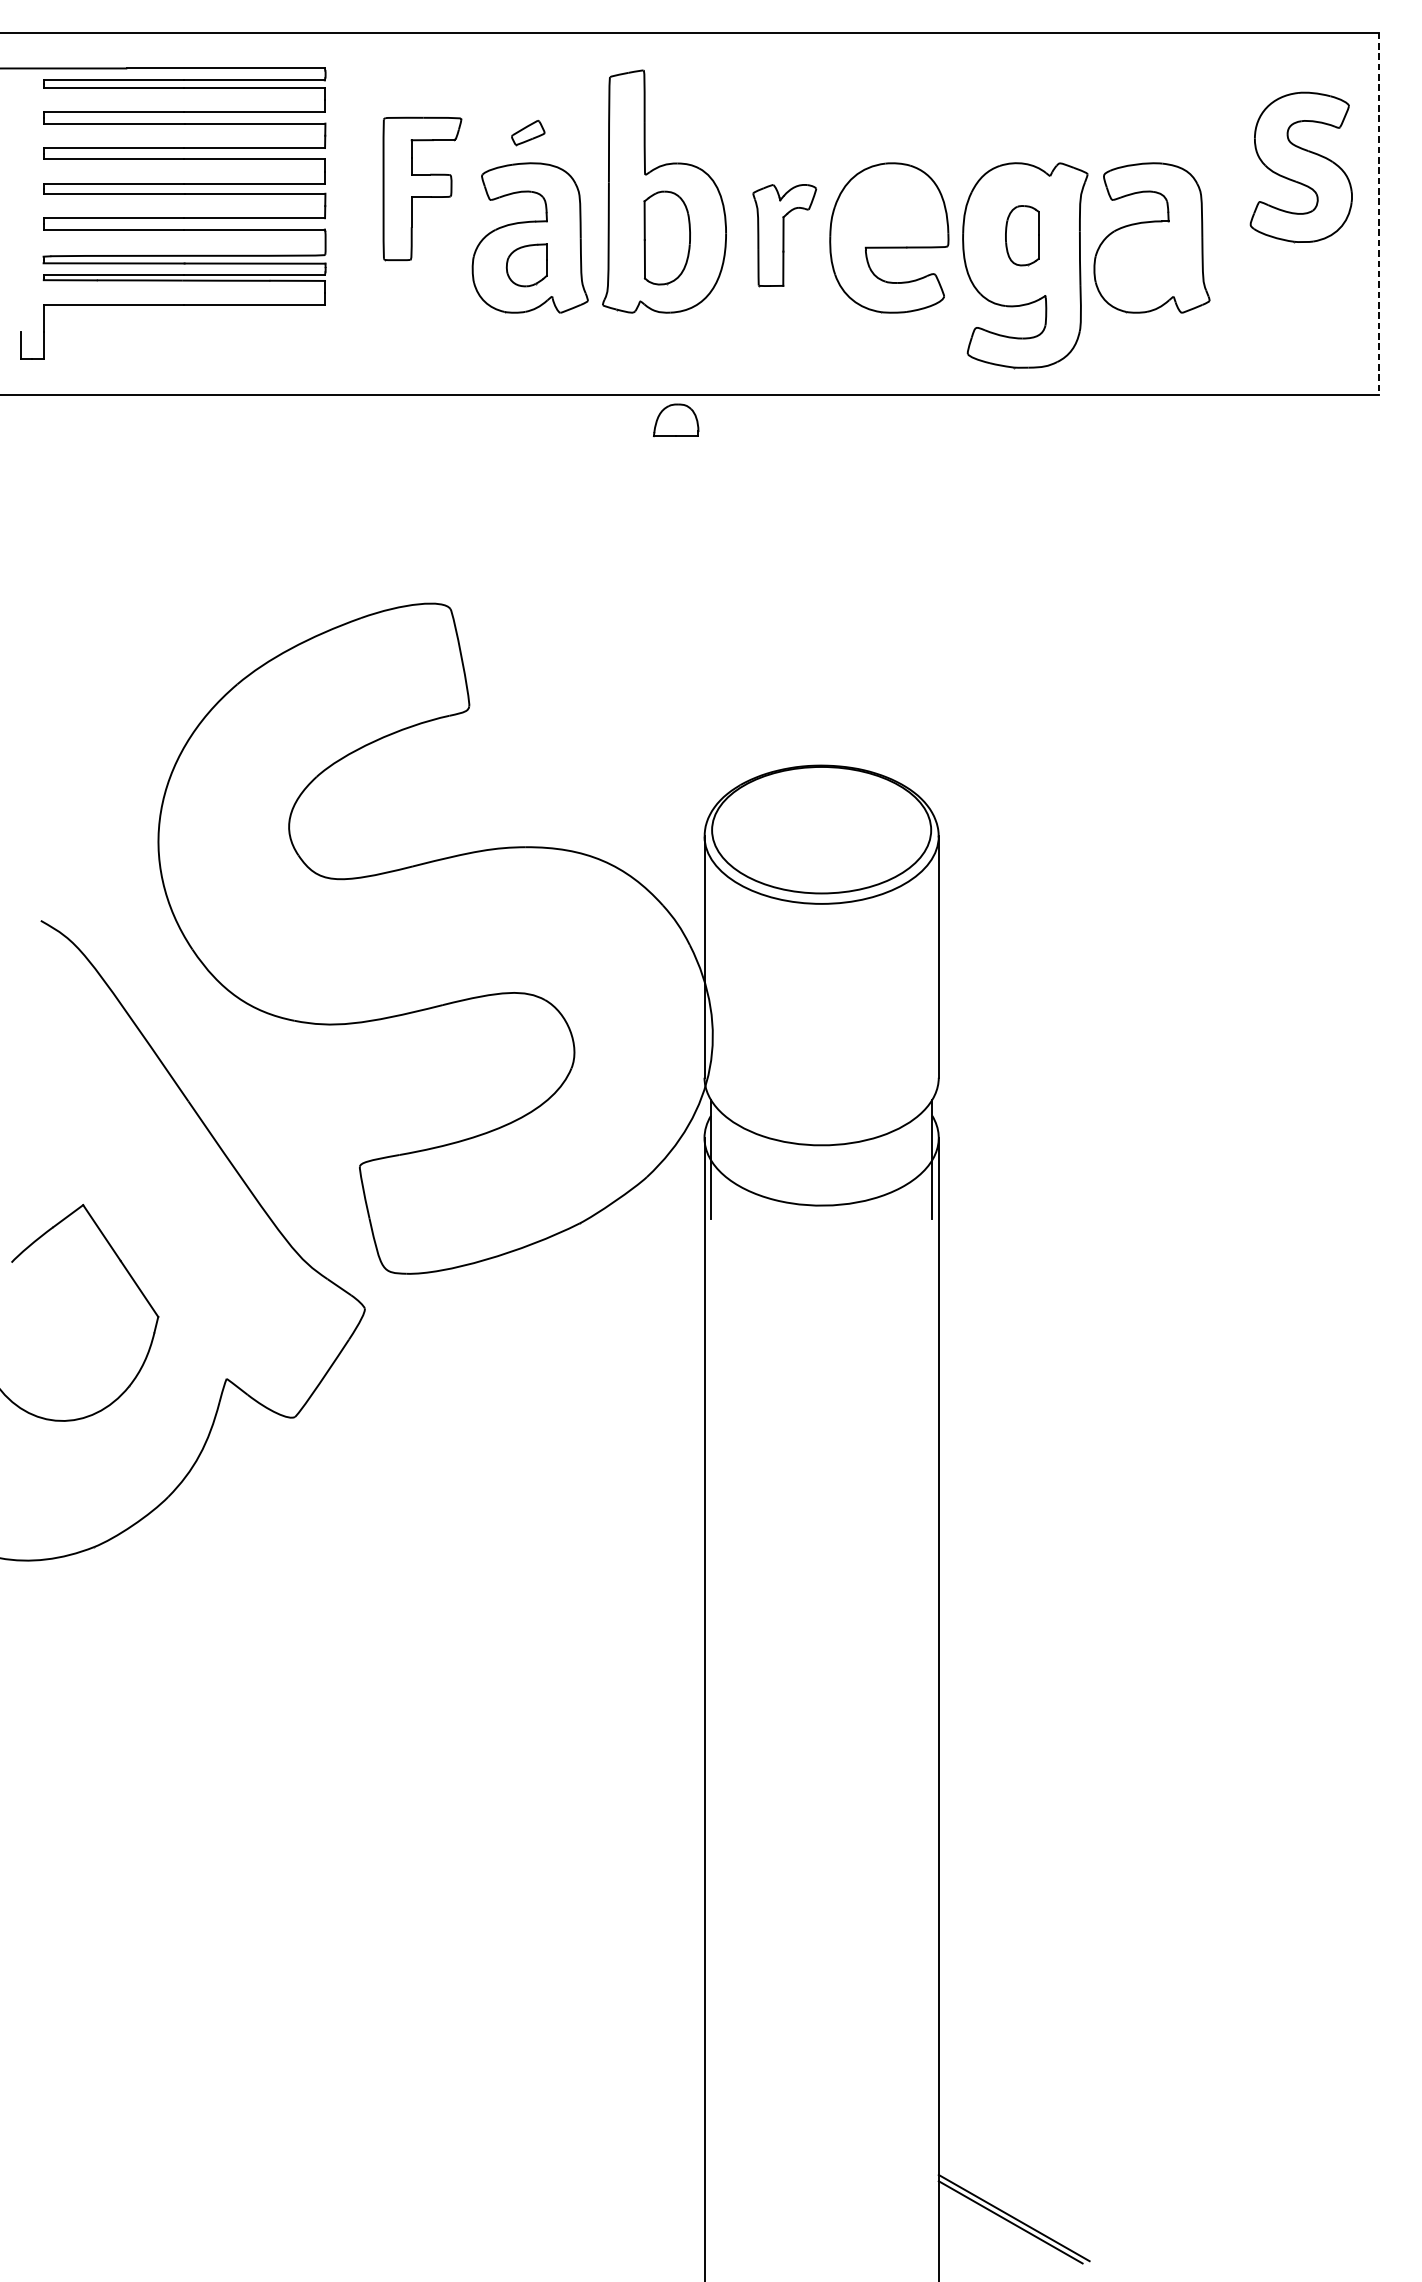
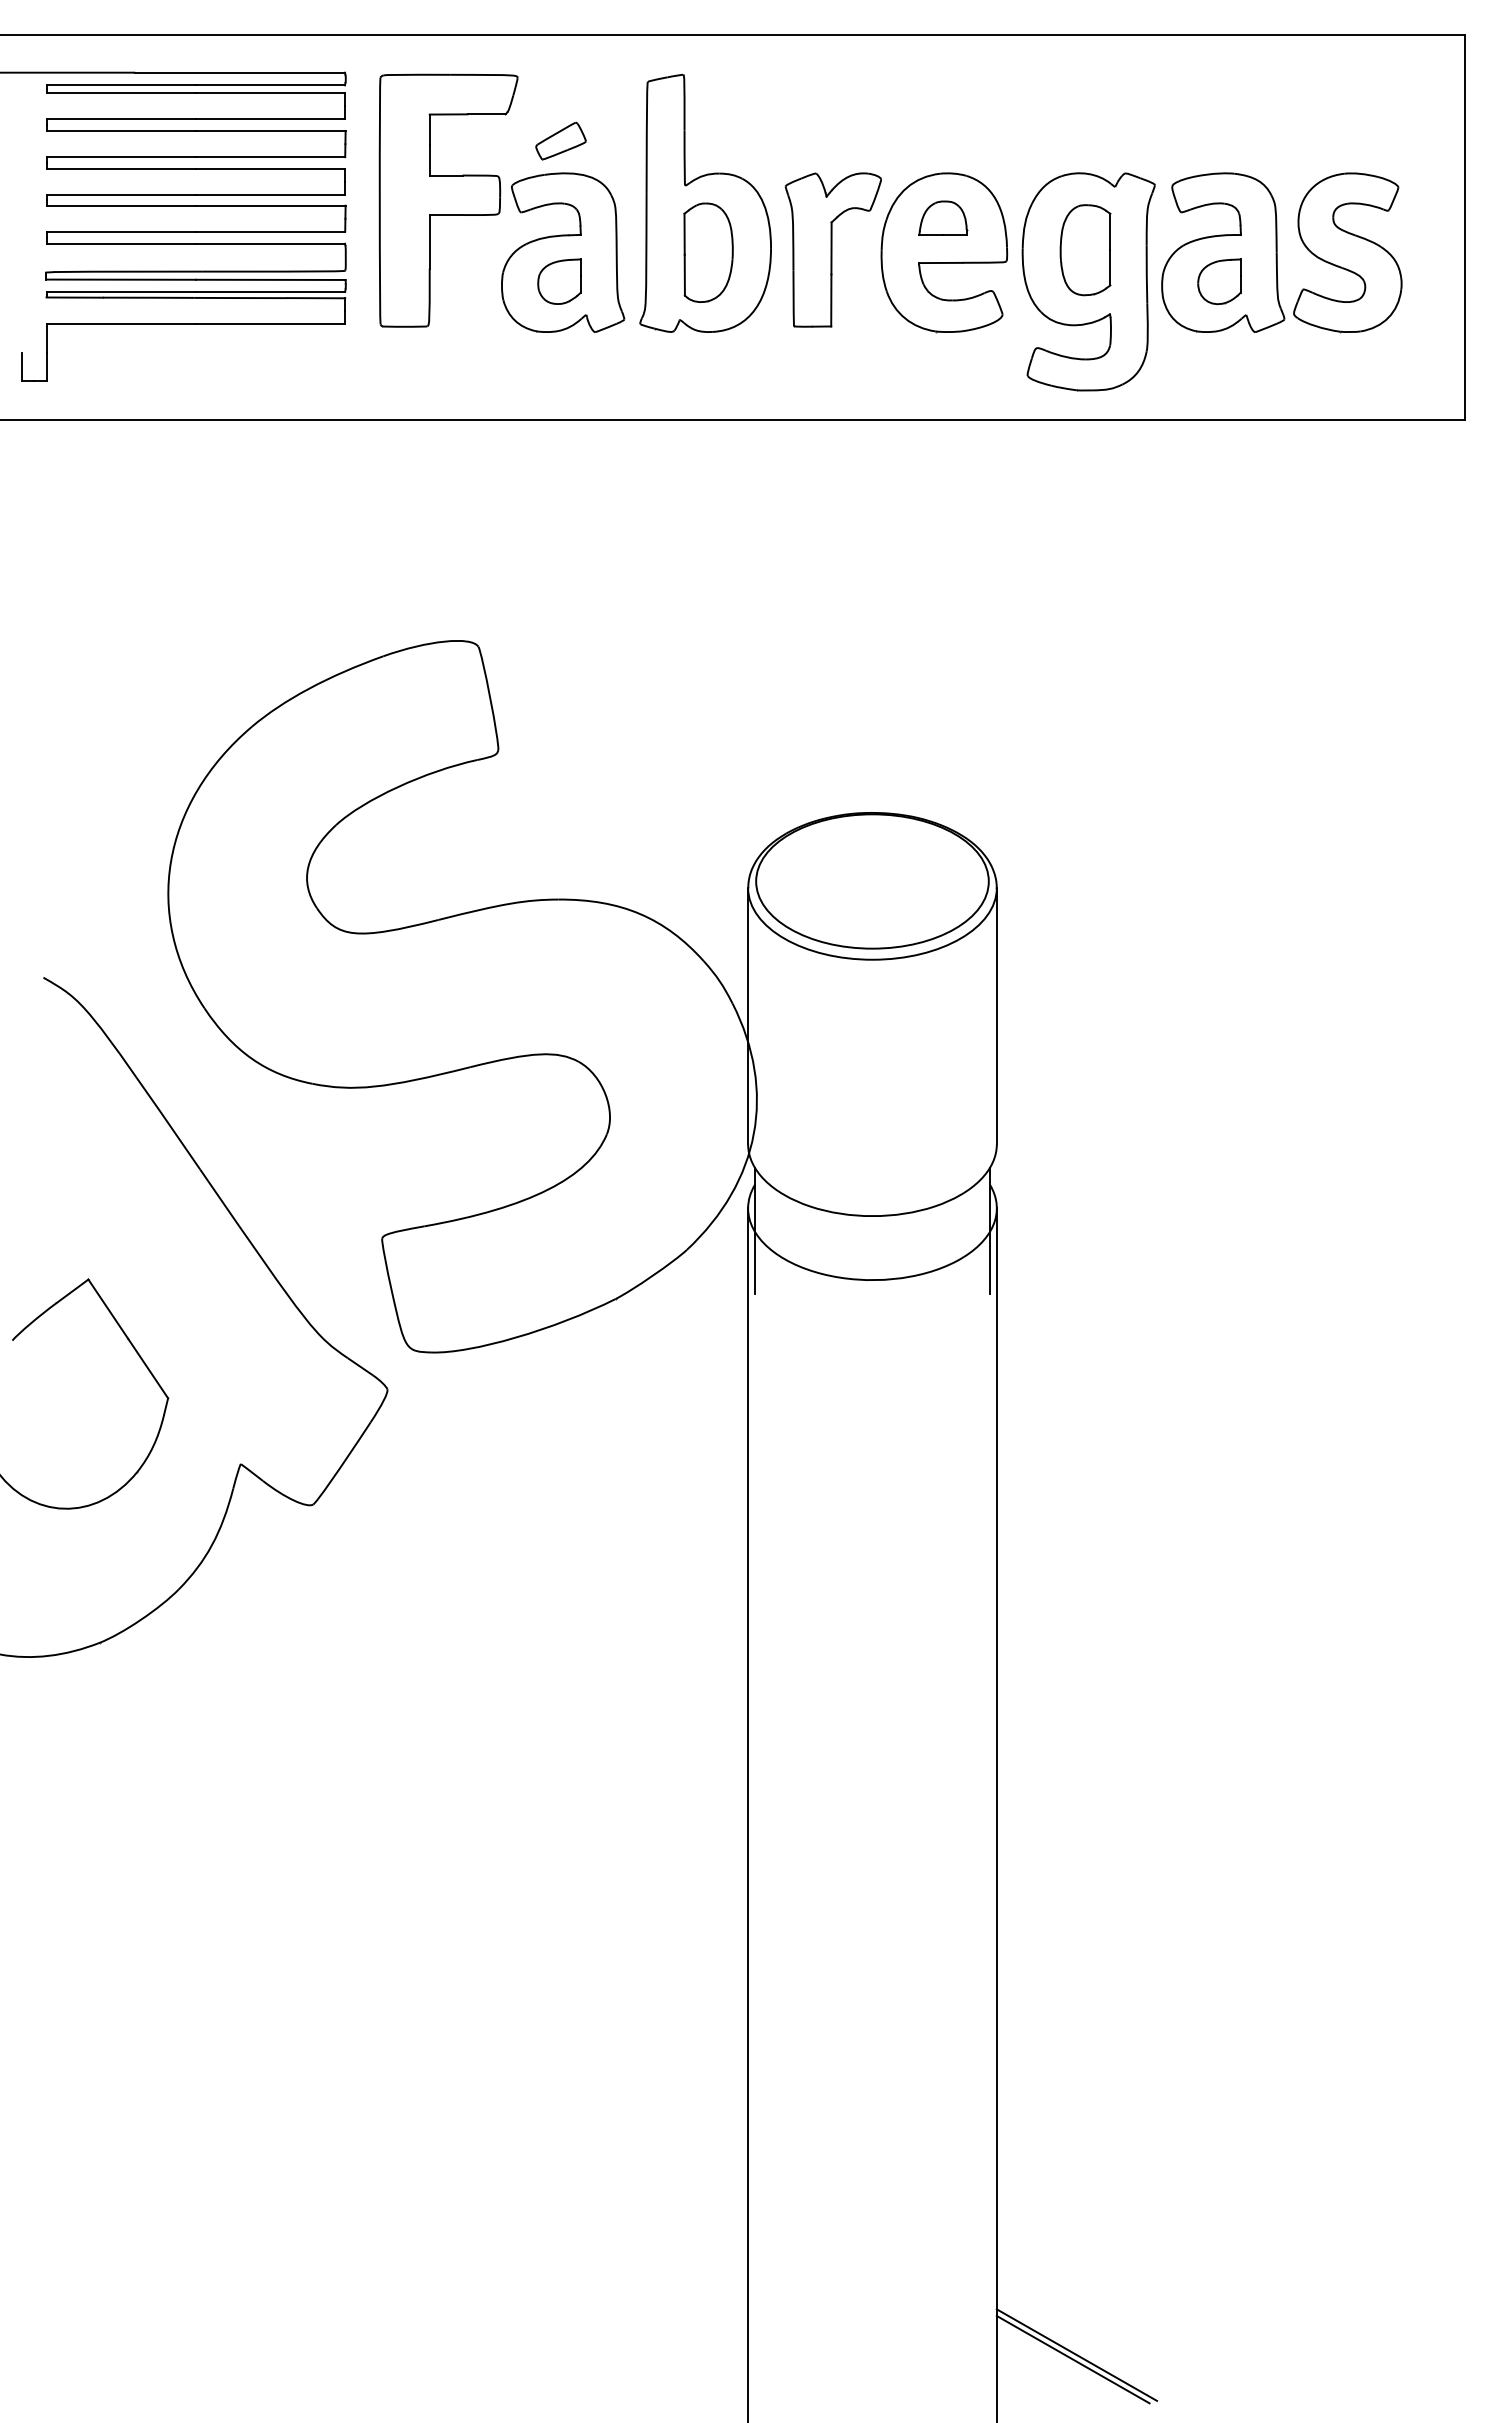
part: (527, 132) -> (560, 140), size x1.43
part: (1301, 167) -> (1347, 252), moved
part: (422, 188) -> (448, 200), size x1.67
line: (1379, 214) -> (1464, 227), dashed -> solid
part: (783, 234) -> (832, 249), size x1.43
part: (1022, 235) -> (1085, 250), size x1.43
part: (1148, 265) -> (1219, 281), added
part: (676, 419) -> (943, 217), moved

